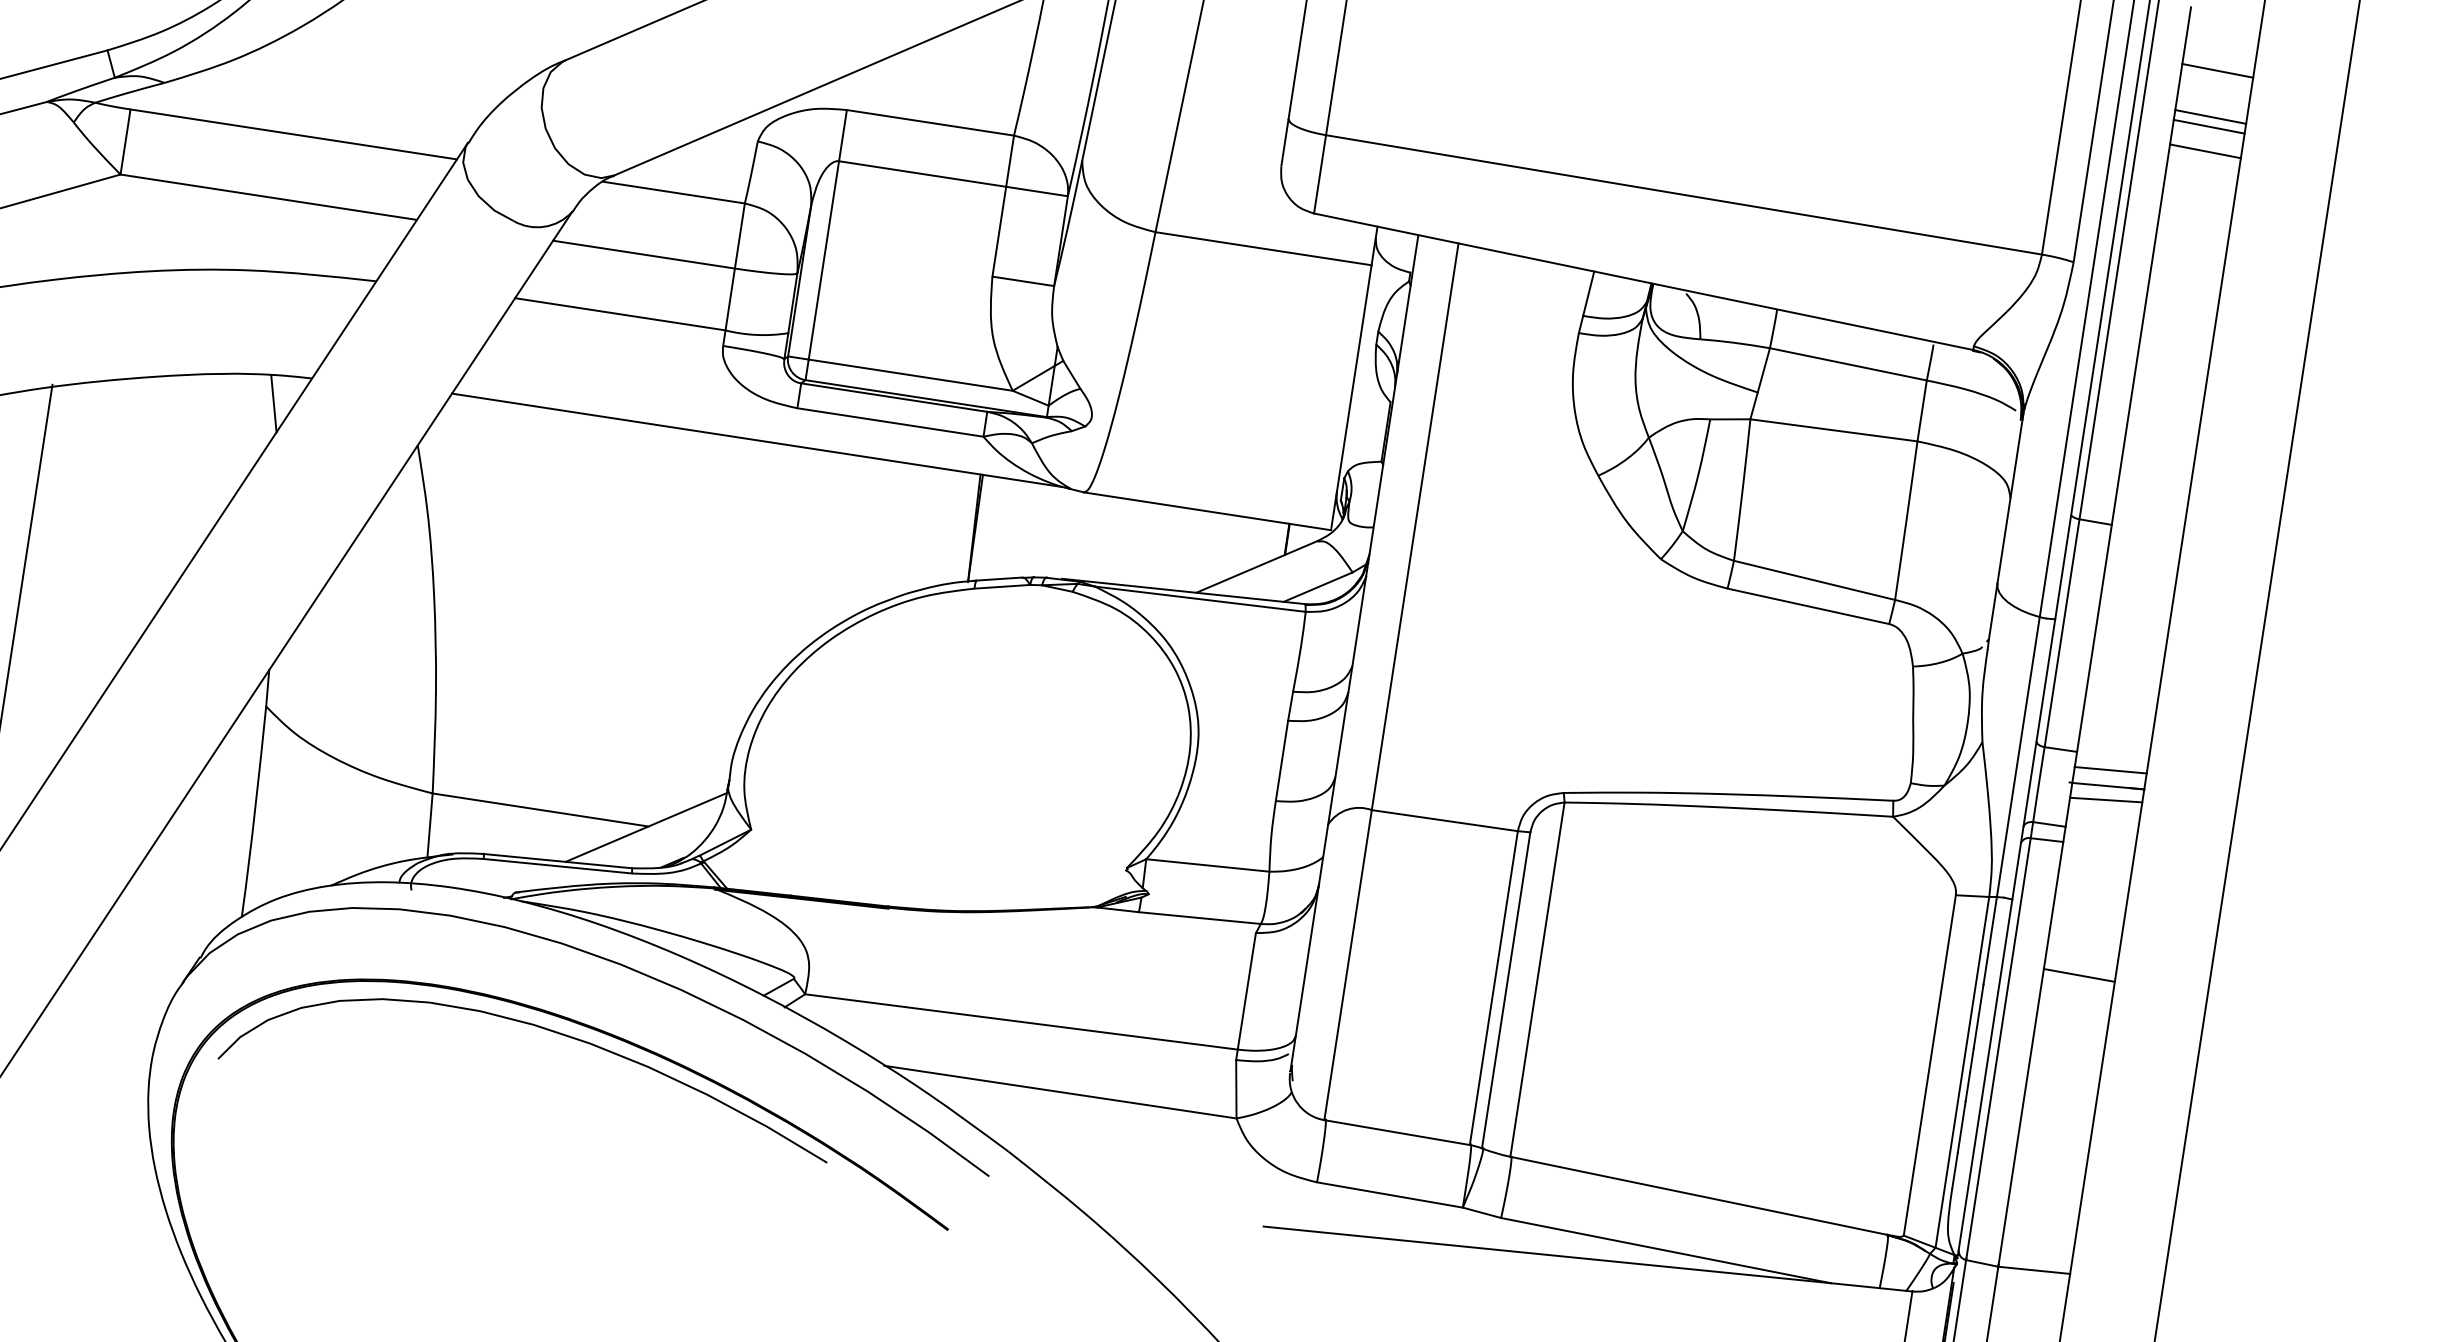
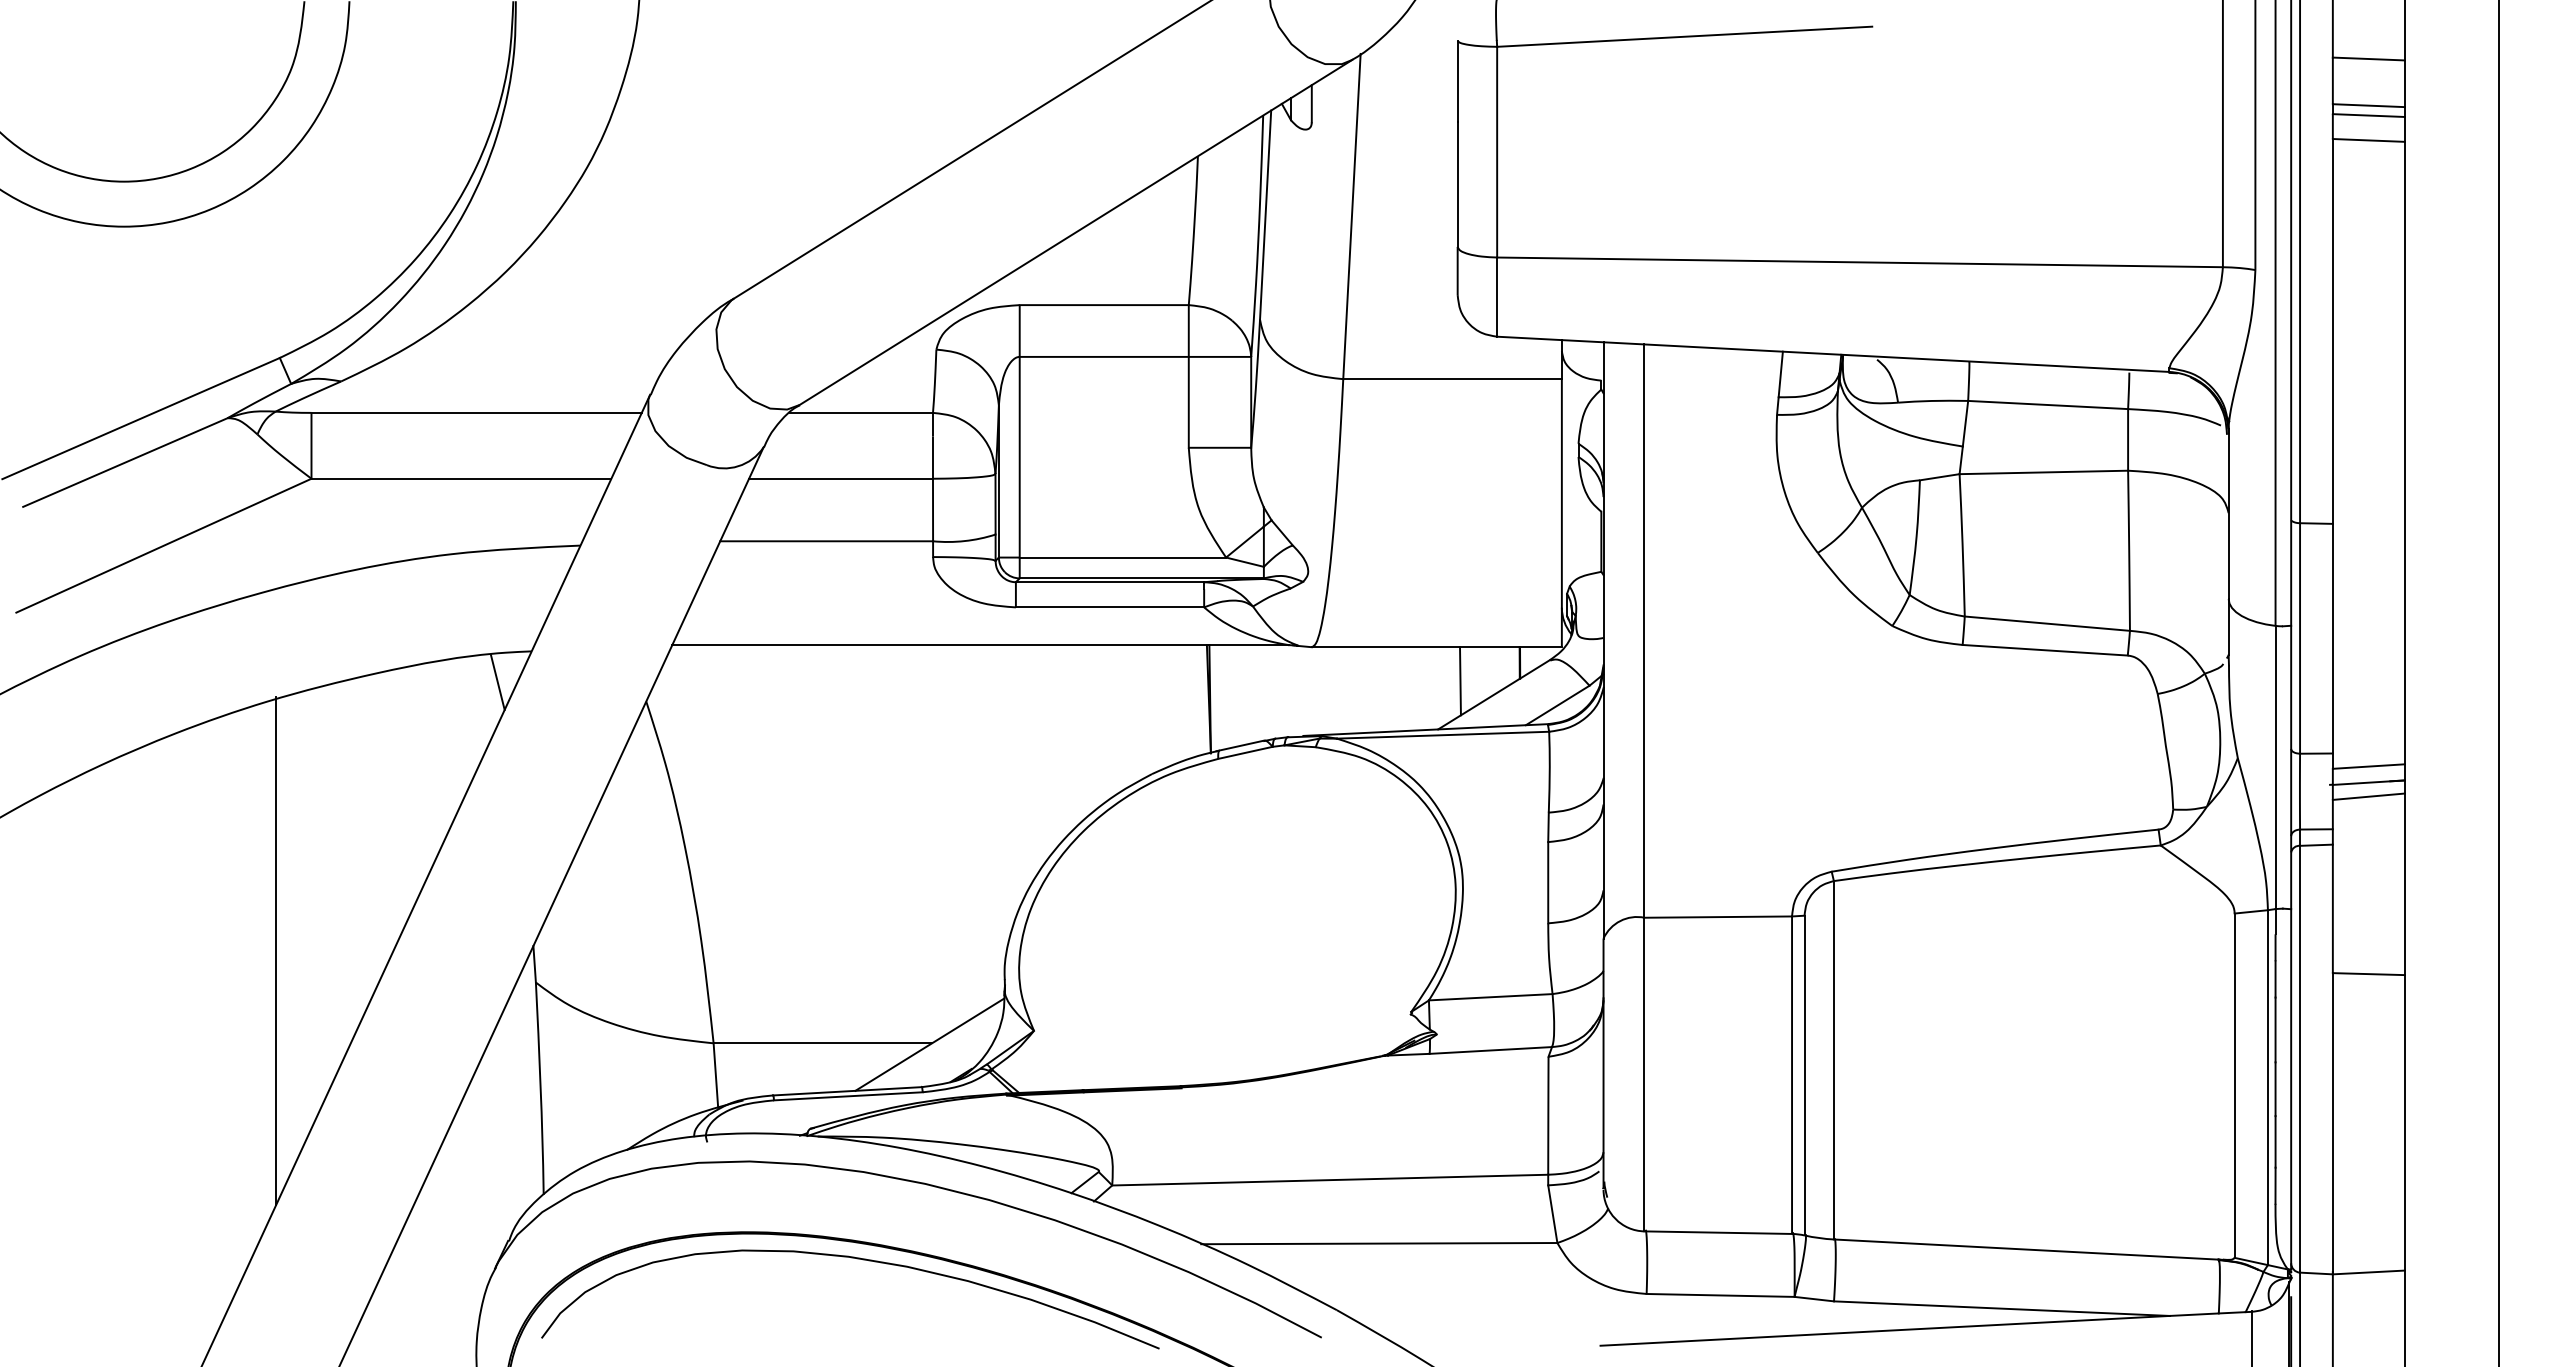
line: (1225, 548) -> (1460, 681), added

